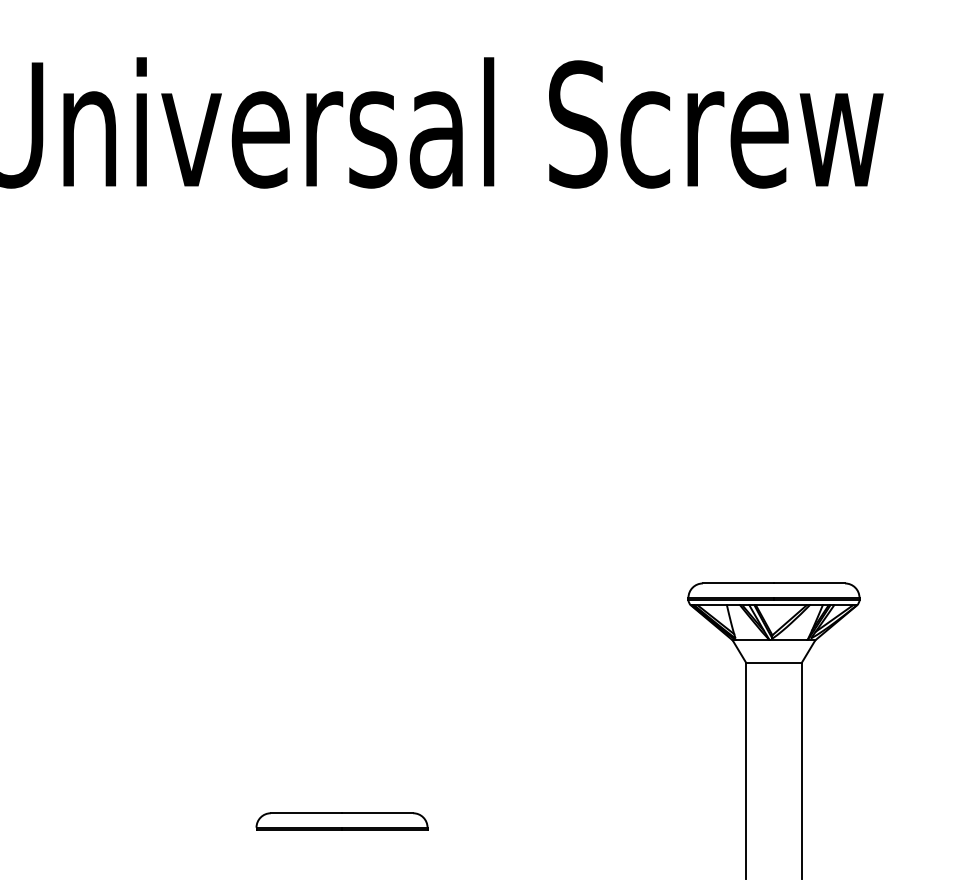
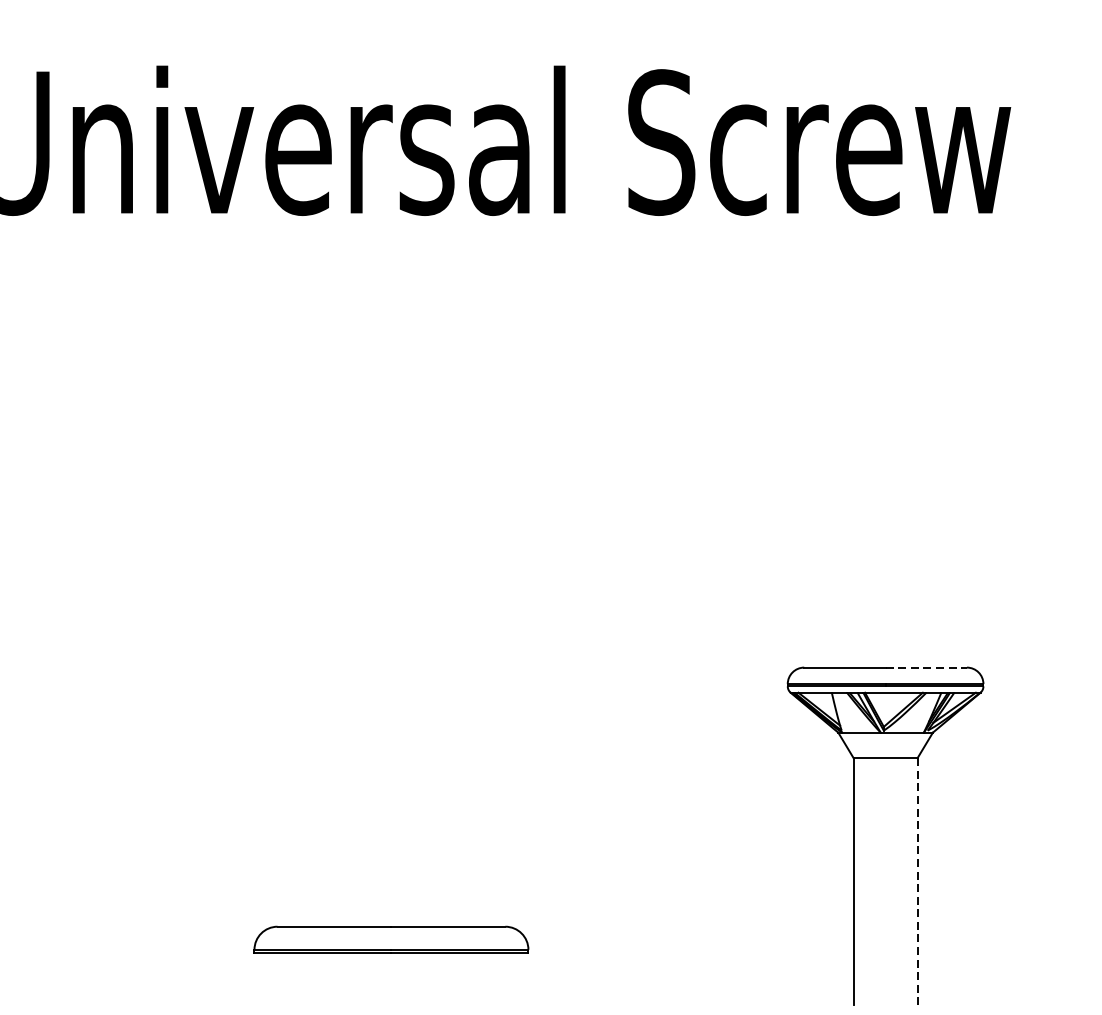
line: (809, 583) -> (926, 667), solid -> dashed
line: (801, 770) -> (917, 881), solid -> dashed
part: (341, 821) -> (390, 939), size x1.4

